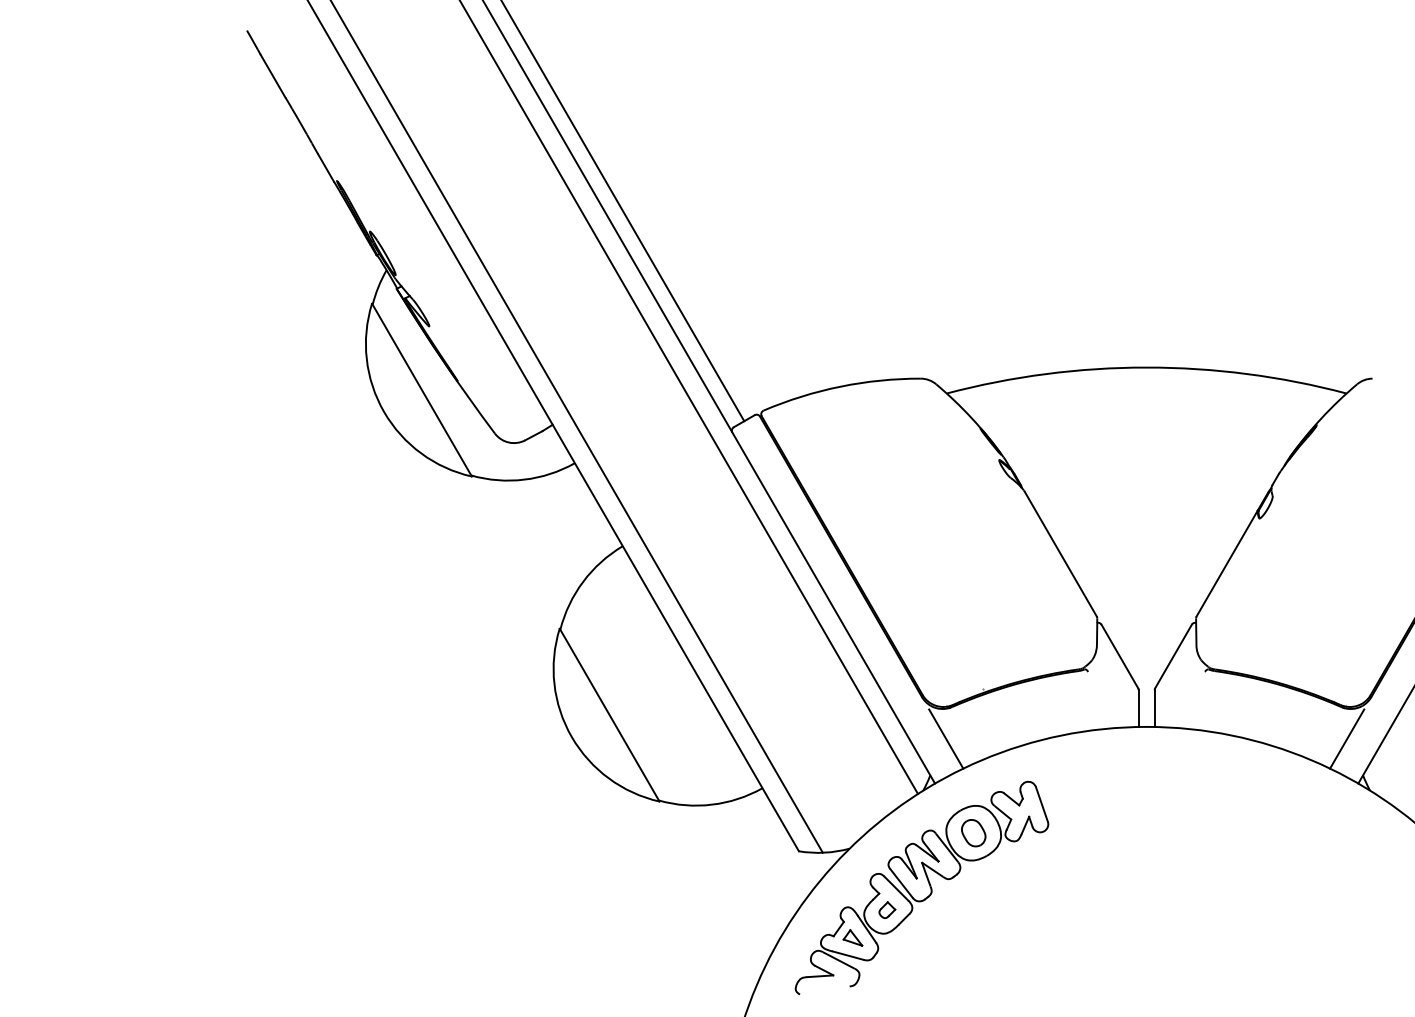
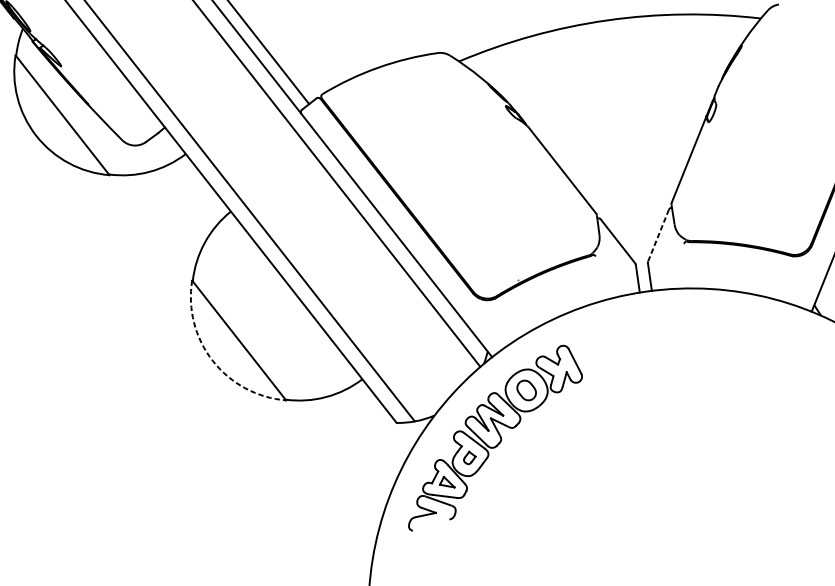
line: (1173, 656) -> (658, 235), solid -> dashed
arc: (571, 736) -> (212, 360), solid -> dashed
line: (946, 738) -> (495, 321), removed
line: (1347, 738) -> (798, 278), removed

